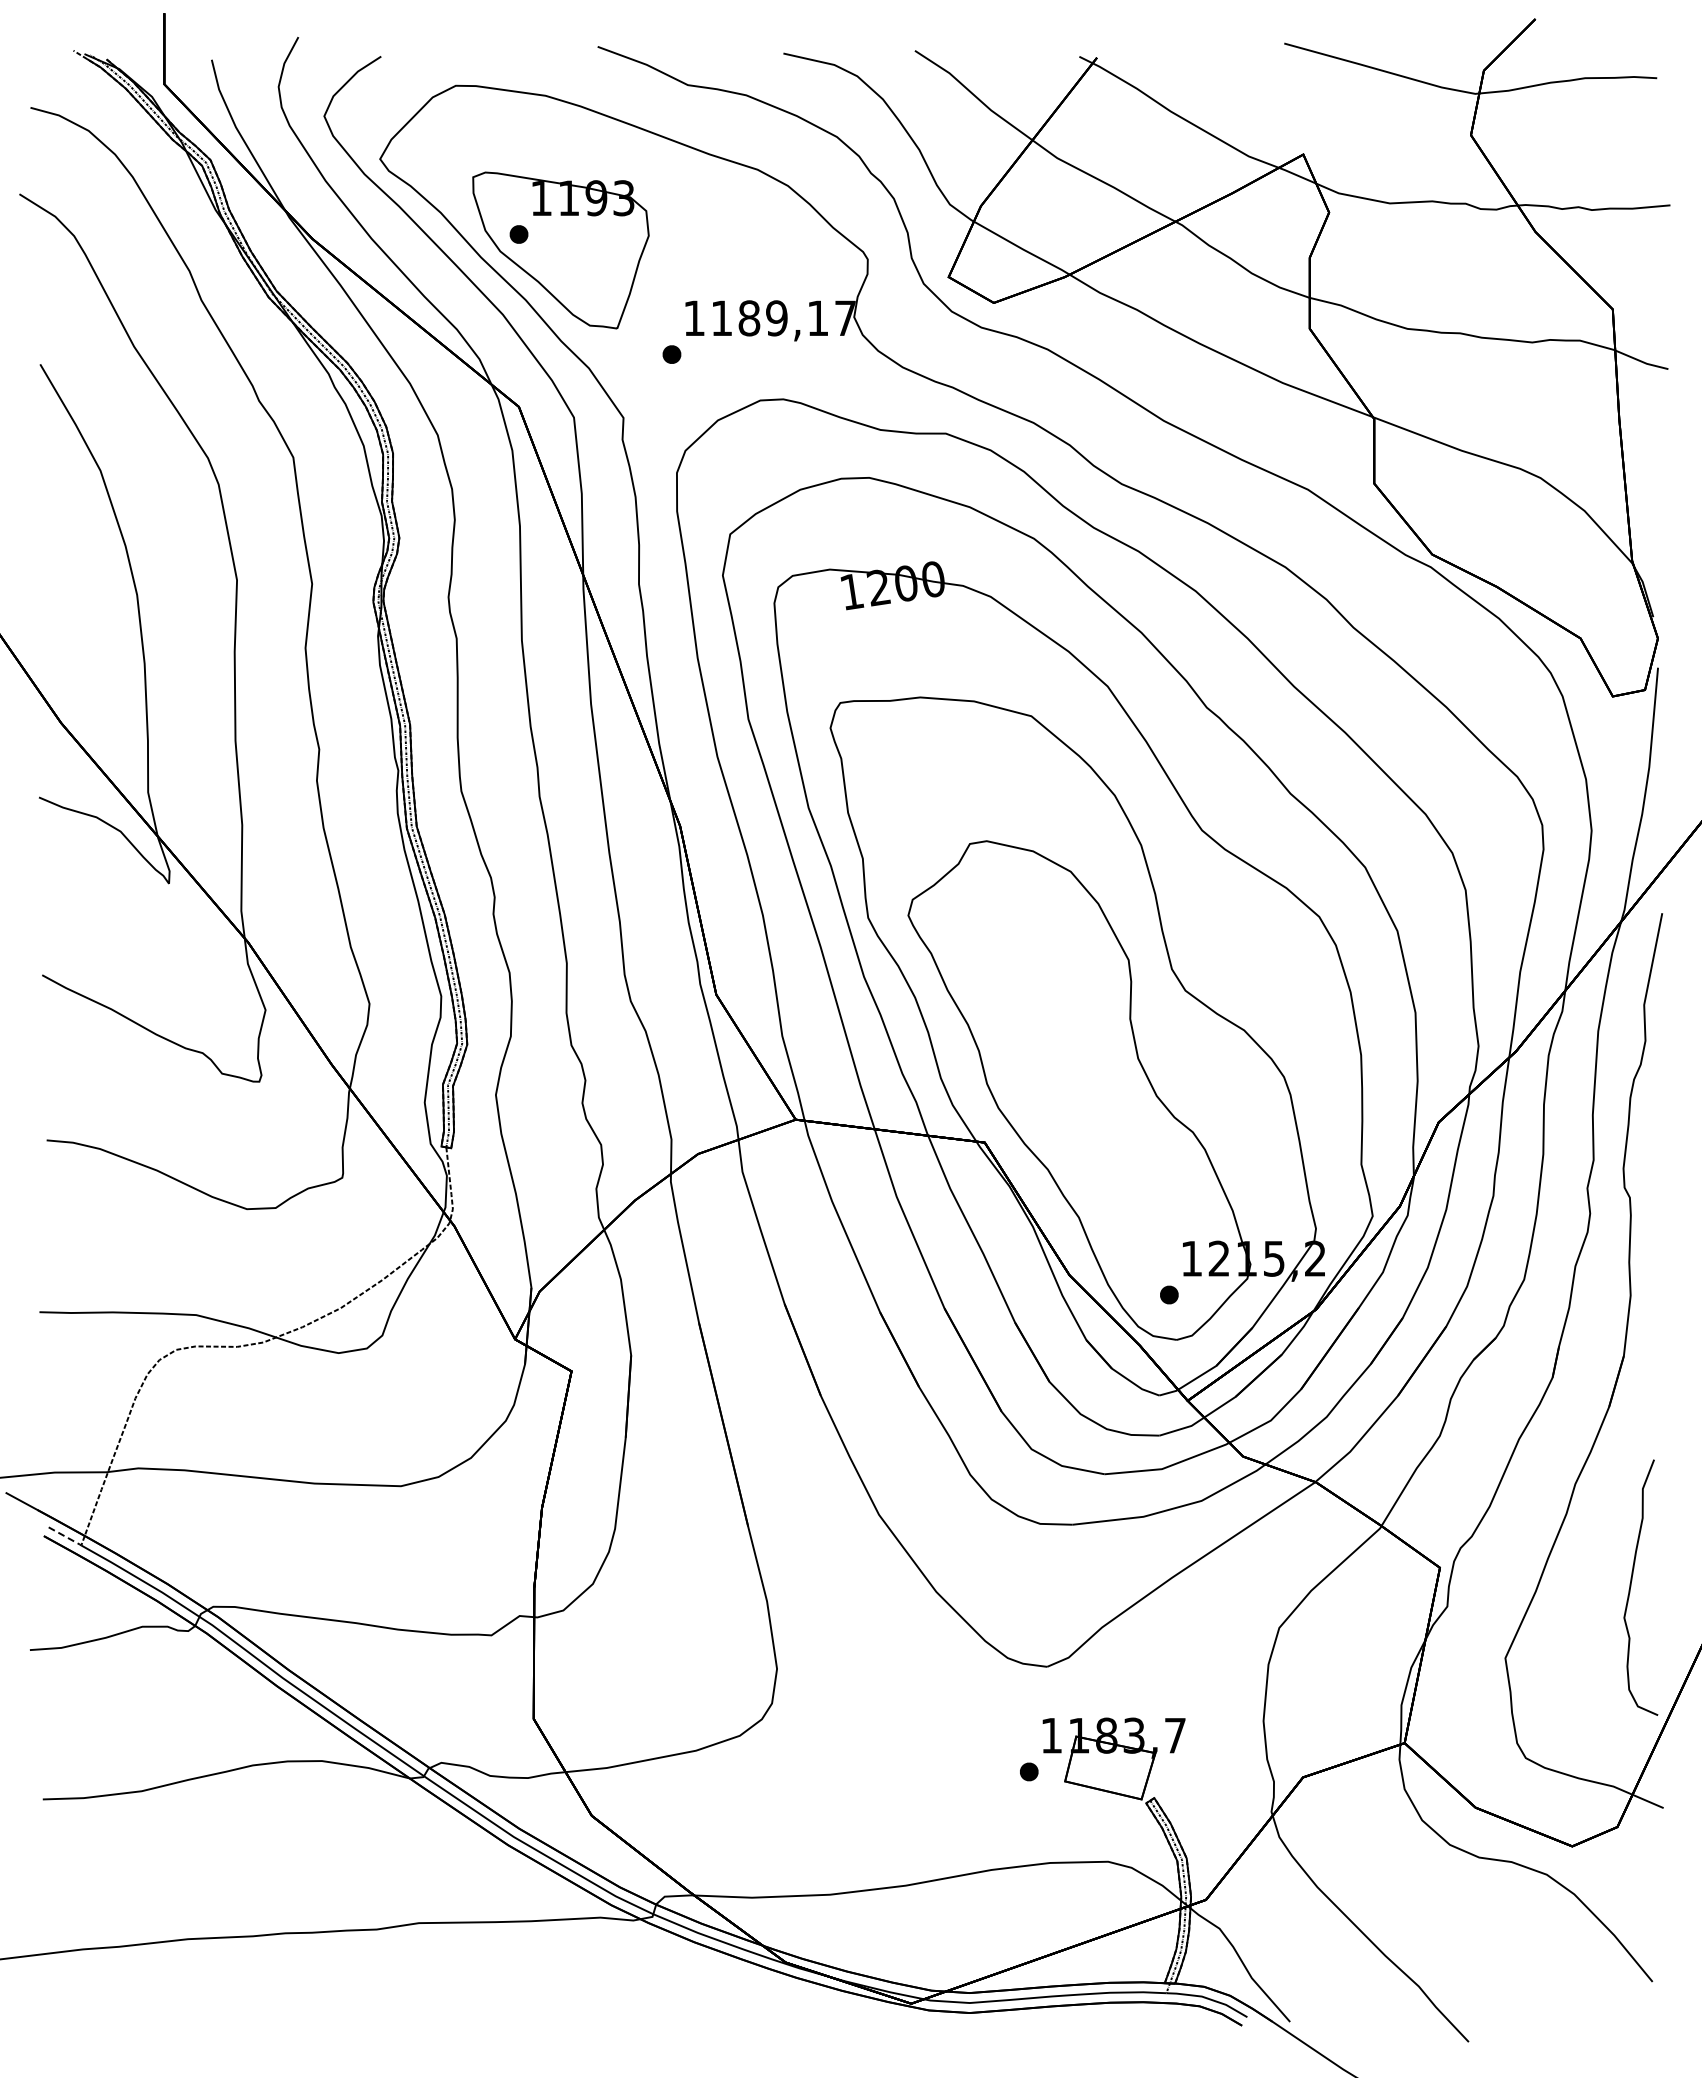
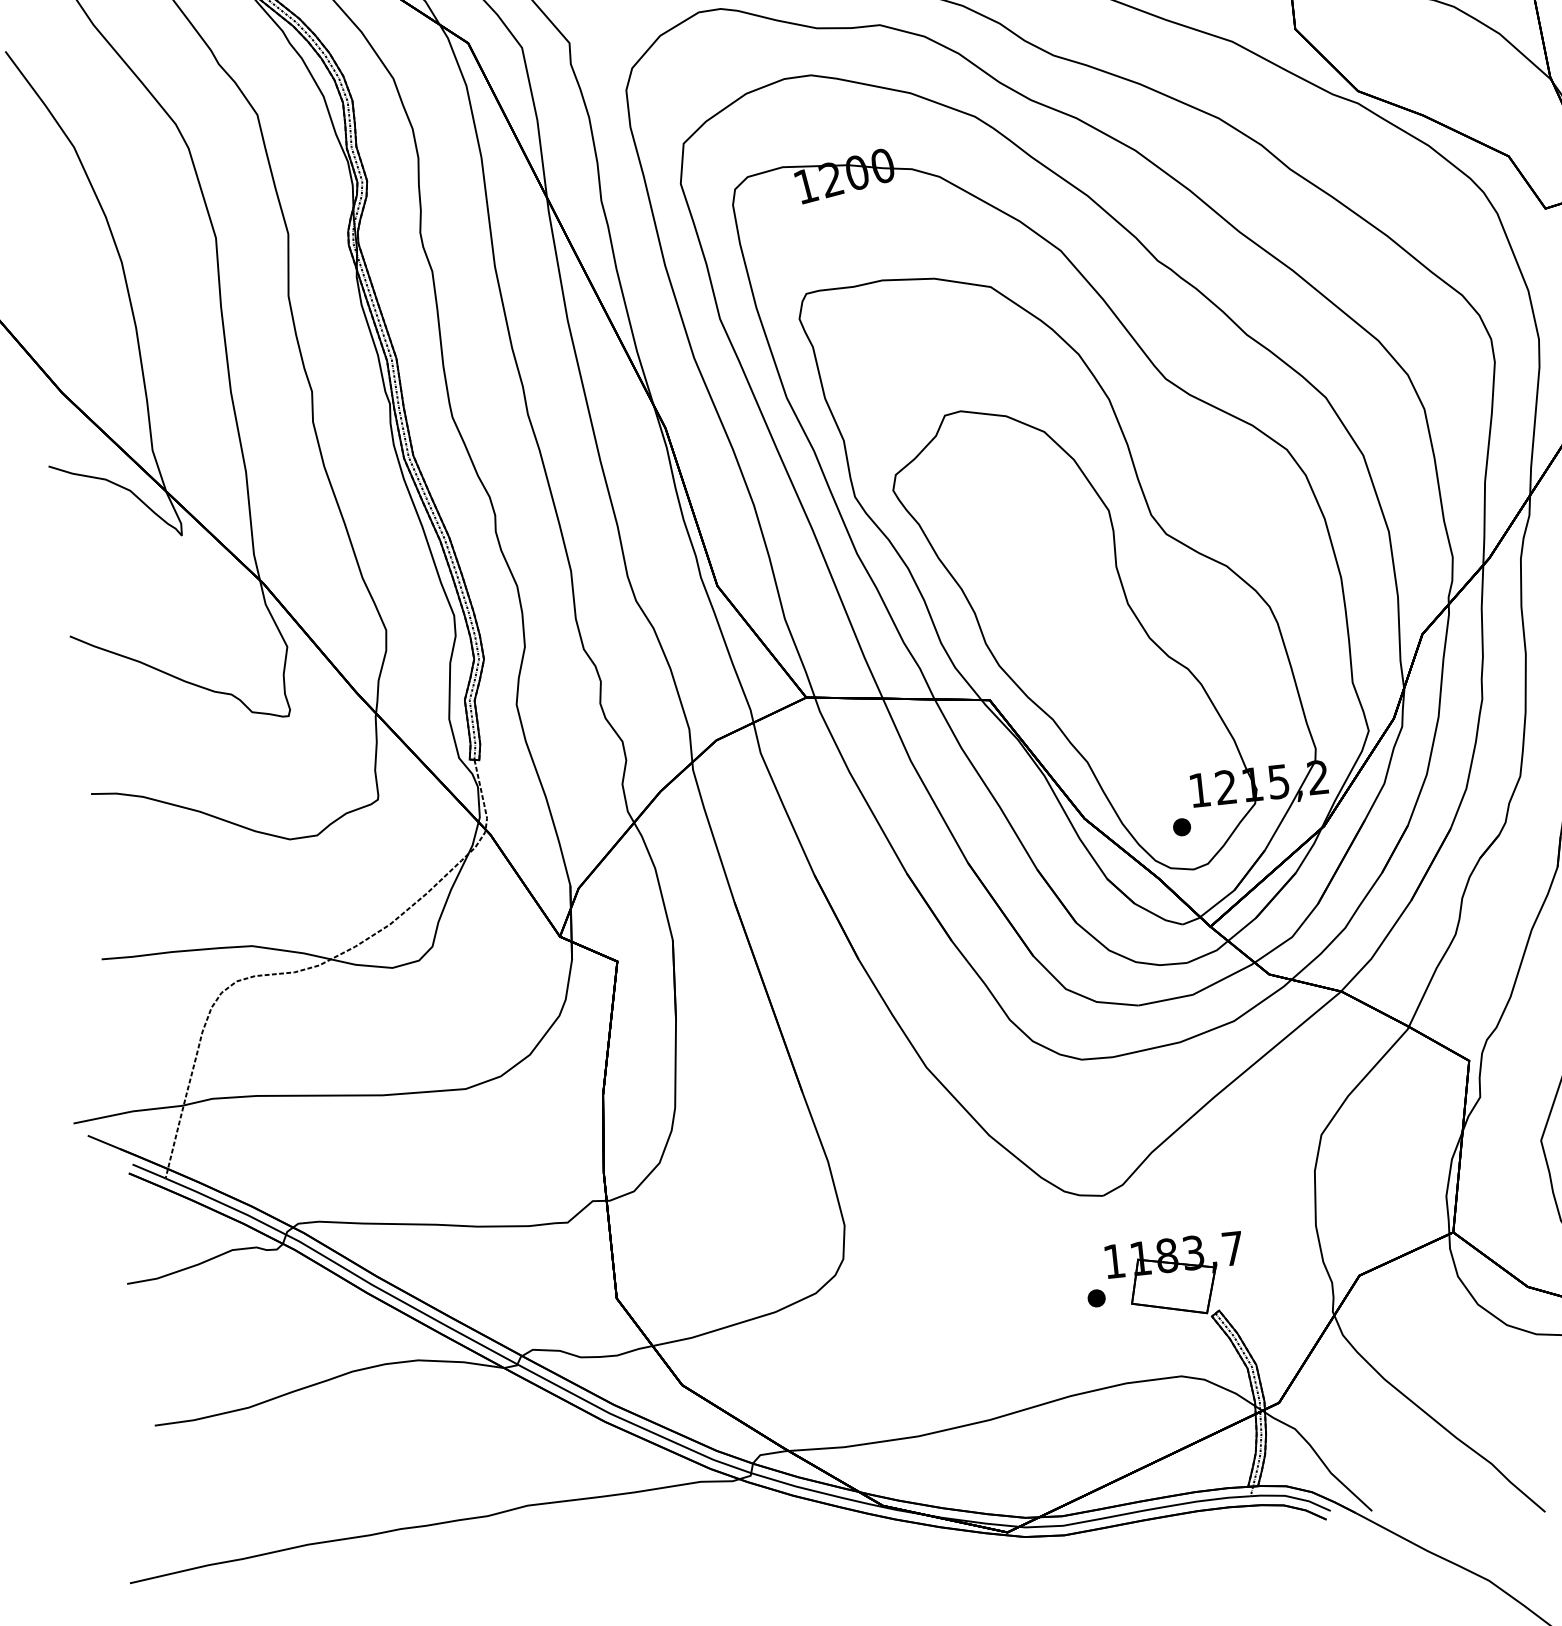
line: (66, 1536) -> (150, 1171), dashed -> solid

